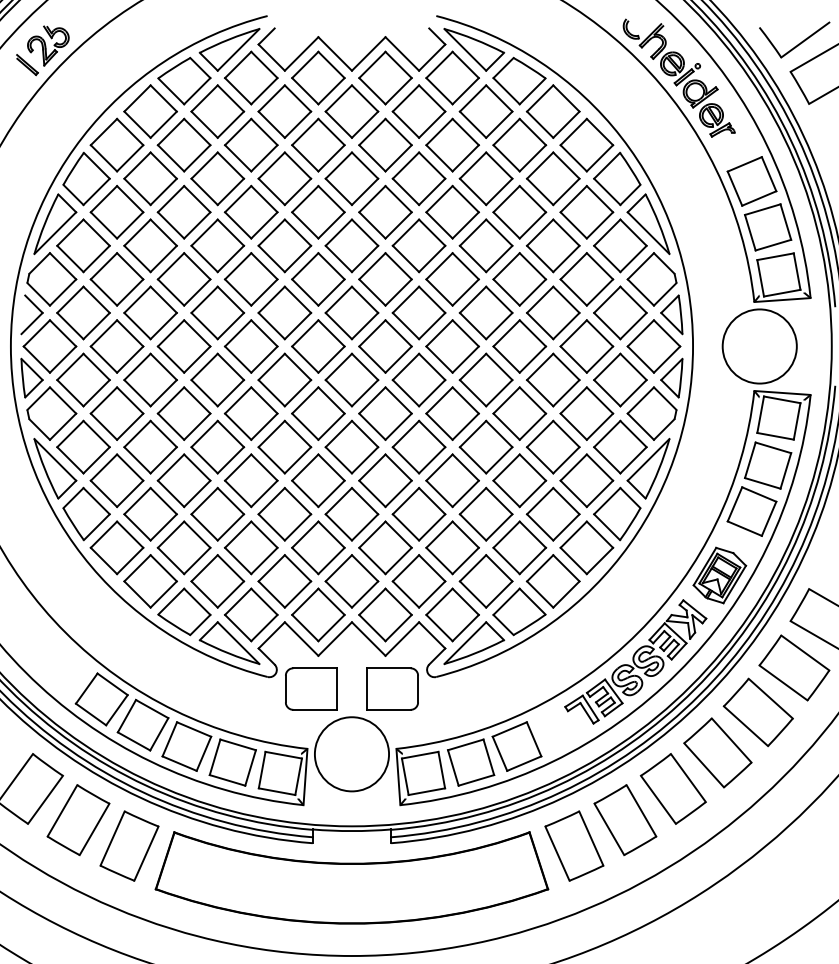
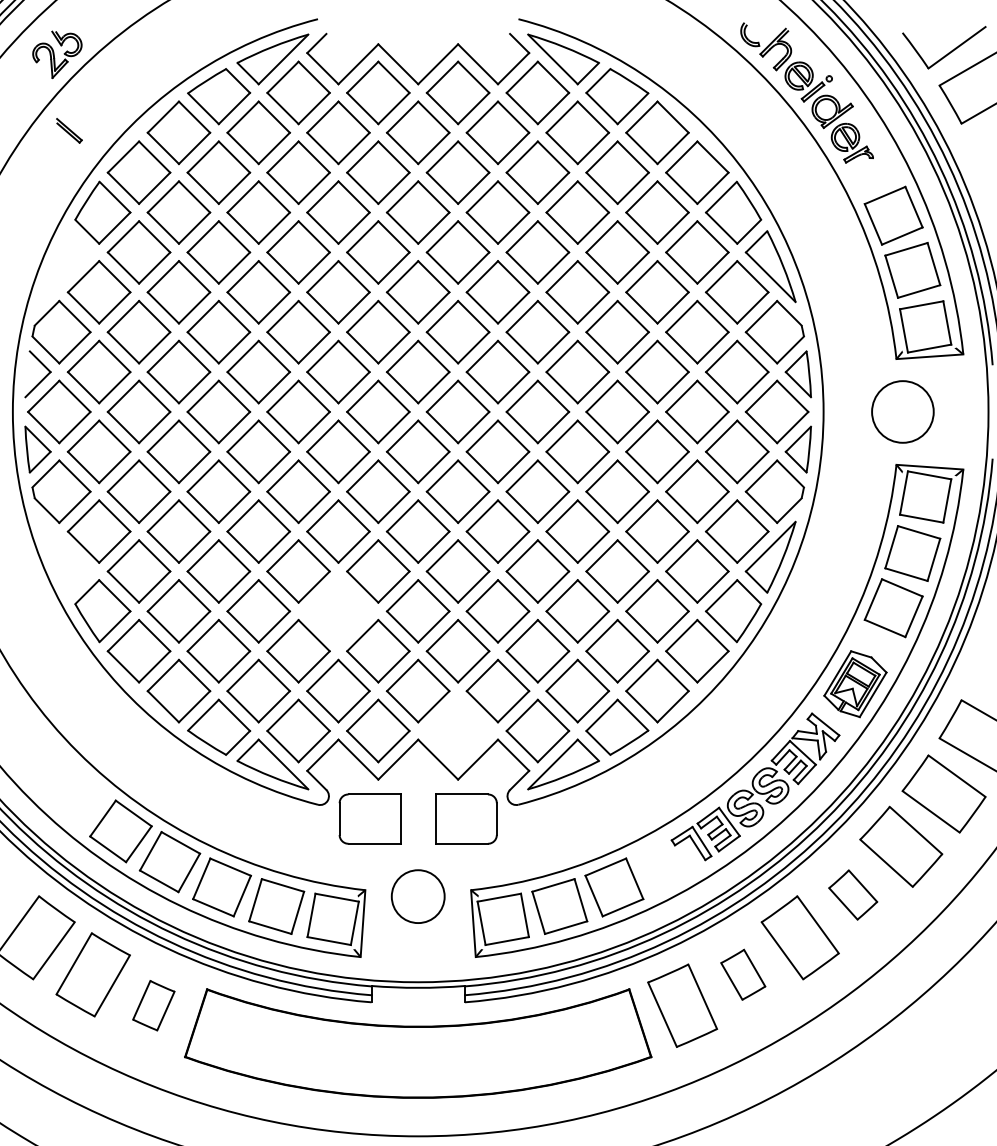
part: (27, 65) -> (69, 131), moved
part: (55, 224) -> (65, 266), removed
circle: (759, 346) -> (902, 411), size x0.7
part: (55, 468) -> (65, 556), removed
part: (284, 513) -> (338, 610), removed
part: (385, 614) -> (458, 730), removed
part: (717, 752) -> (852, 894), size x0.6
circle: (351, 754) -> (417, 896), size x0.6
part: (625, 819) -> (743, 974), size x0.6
part: (129, 845) -> (153, 1005), size x0.6

